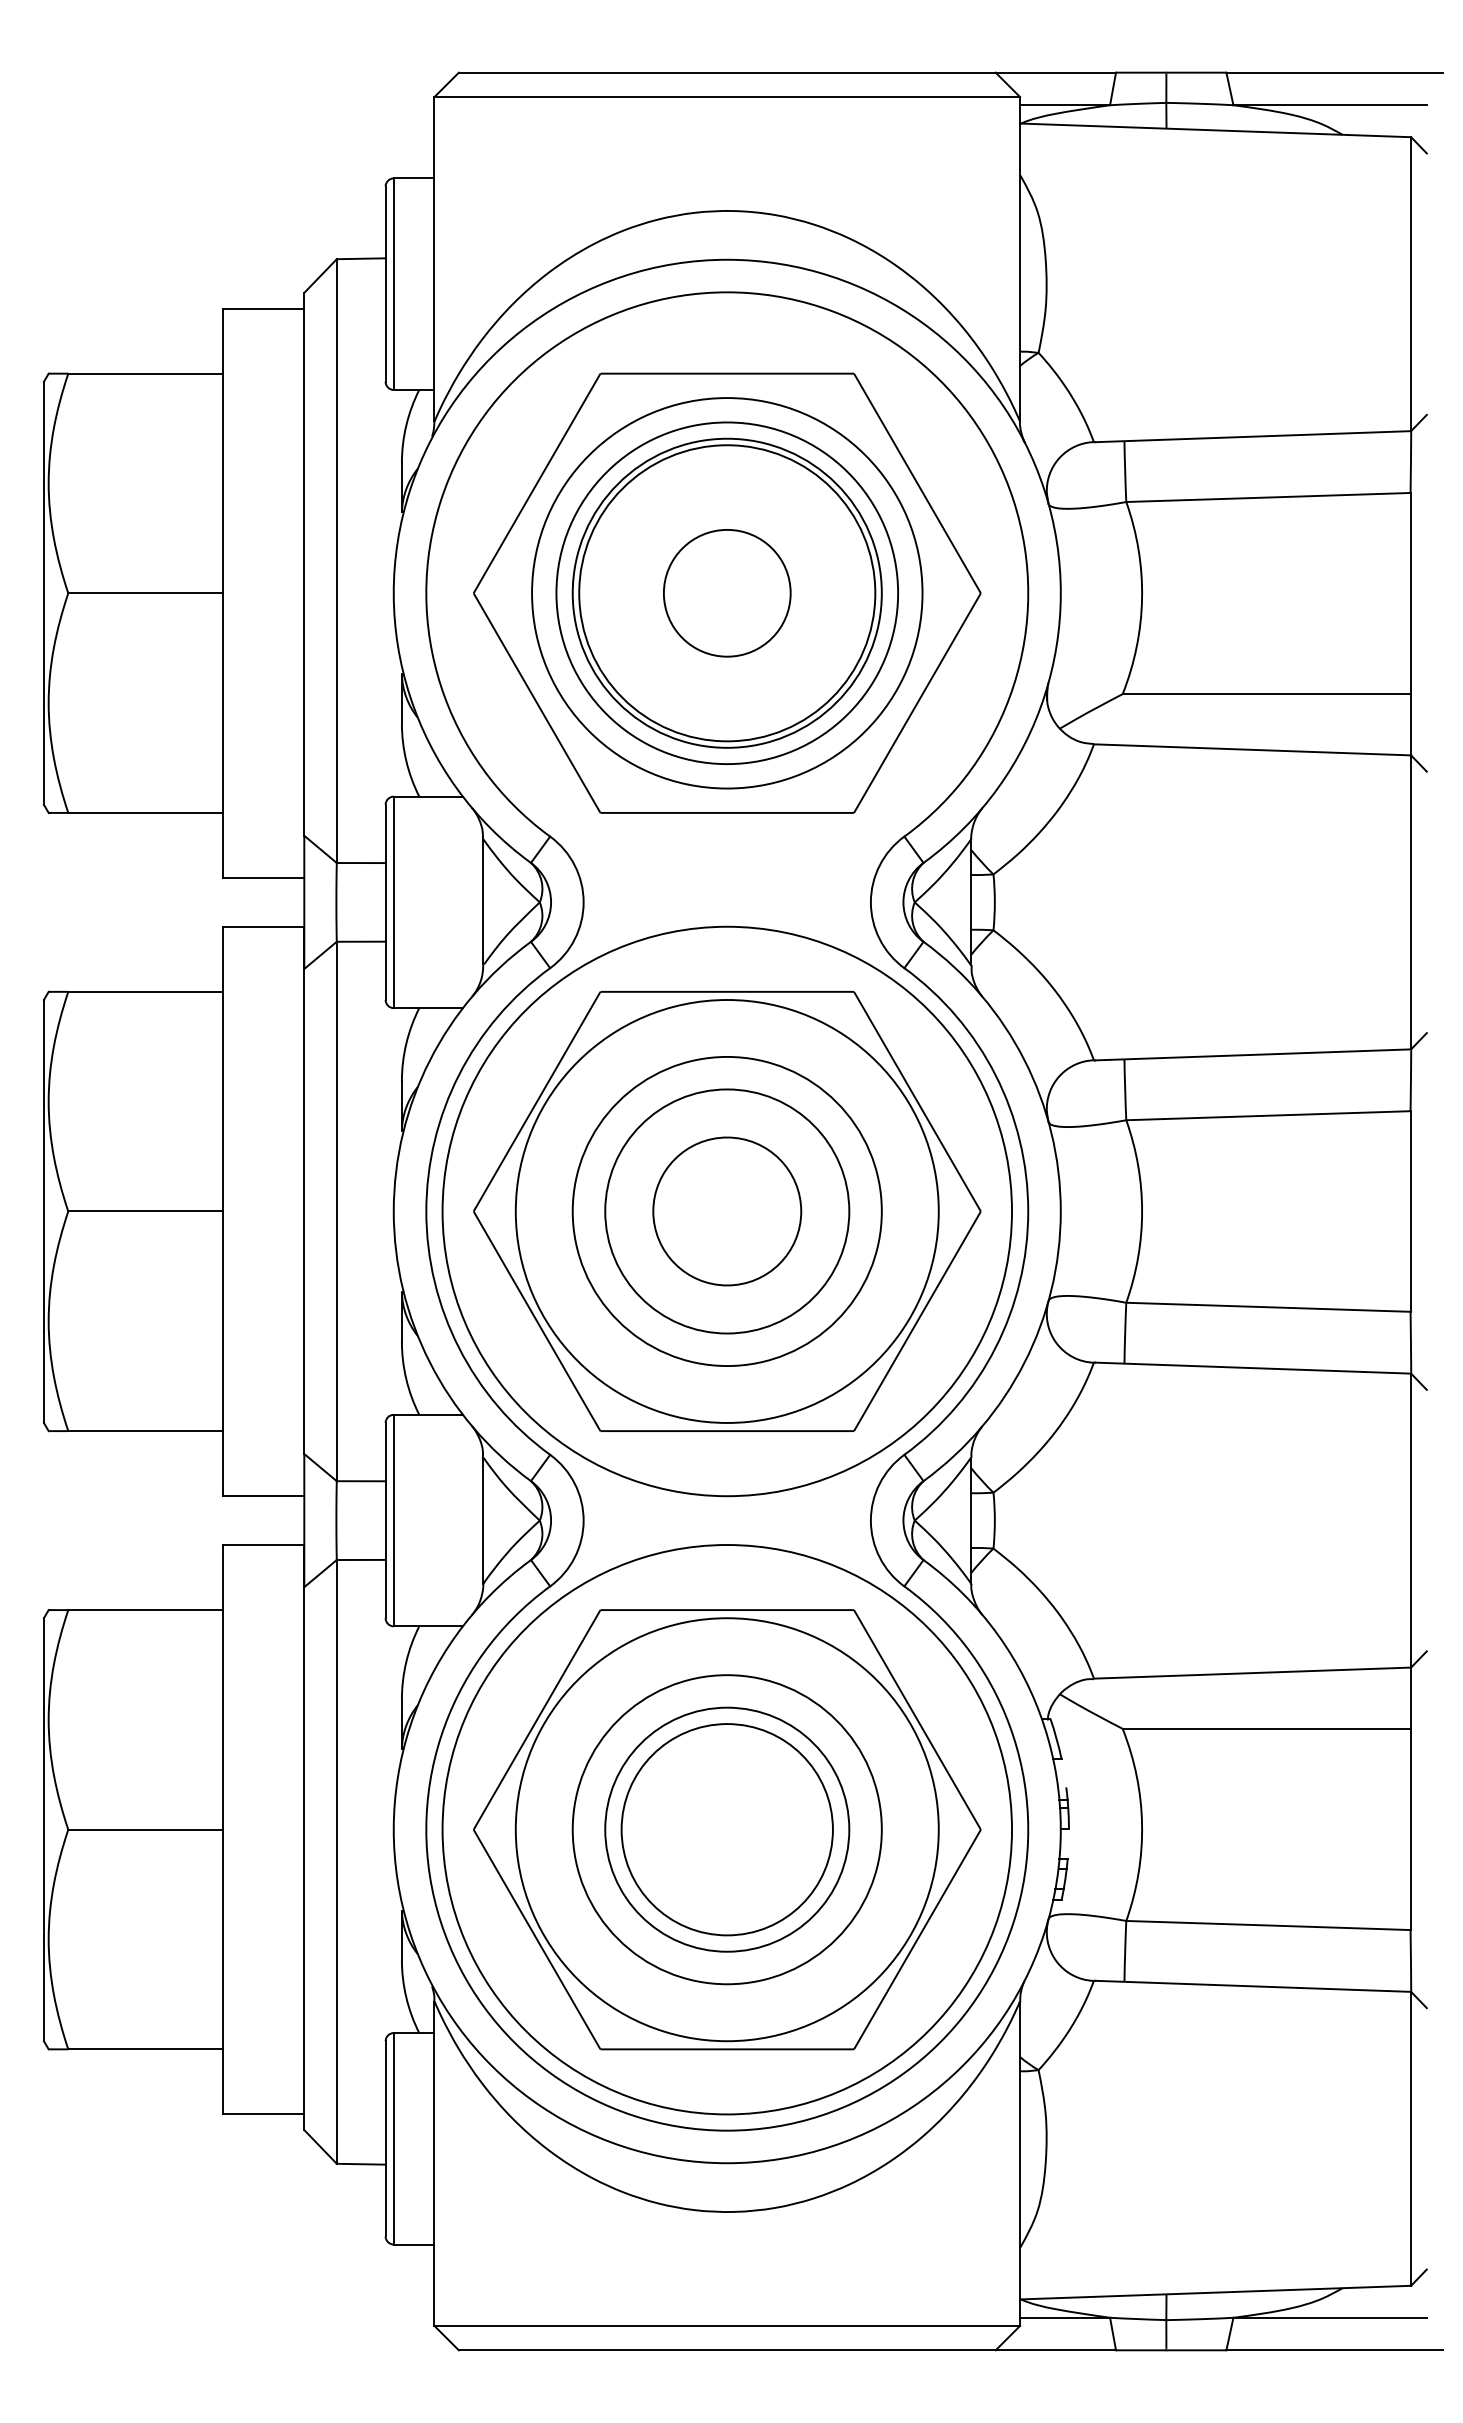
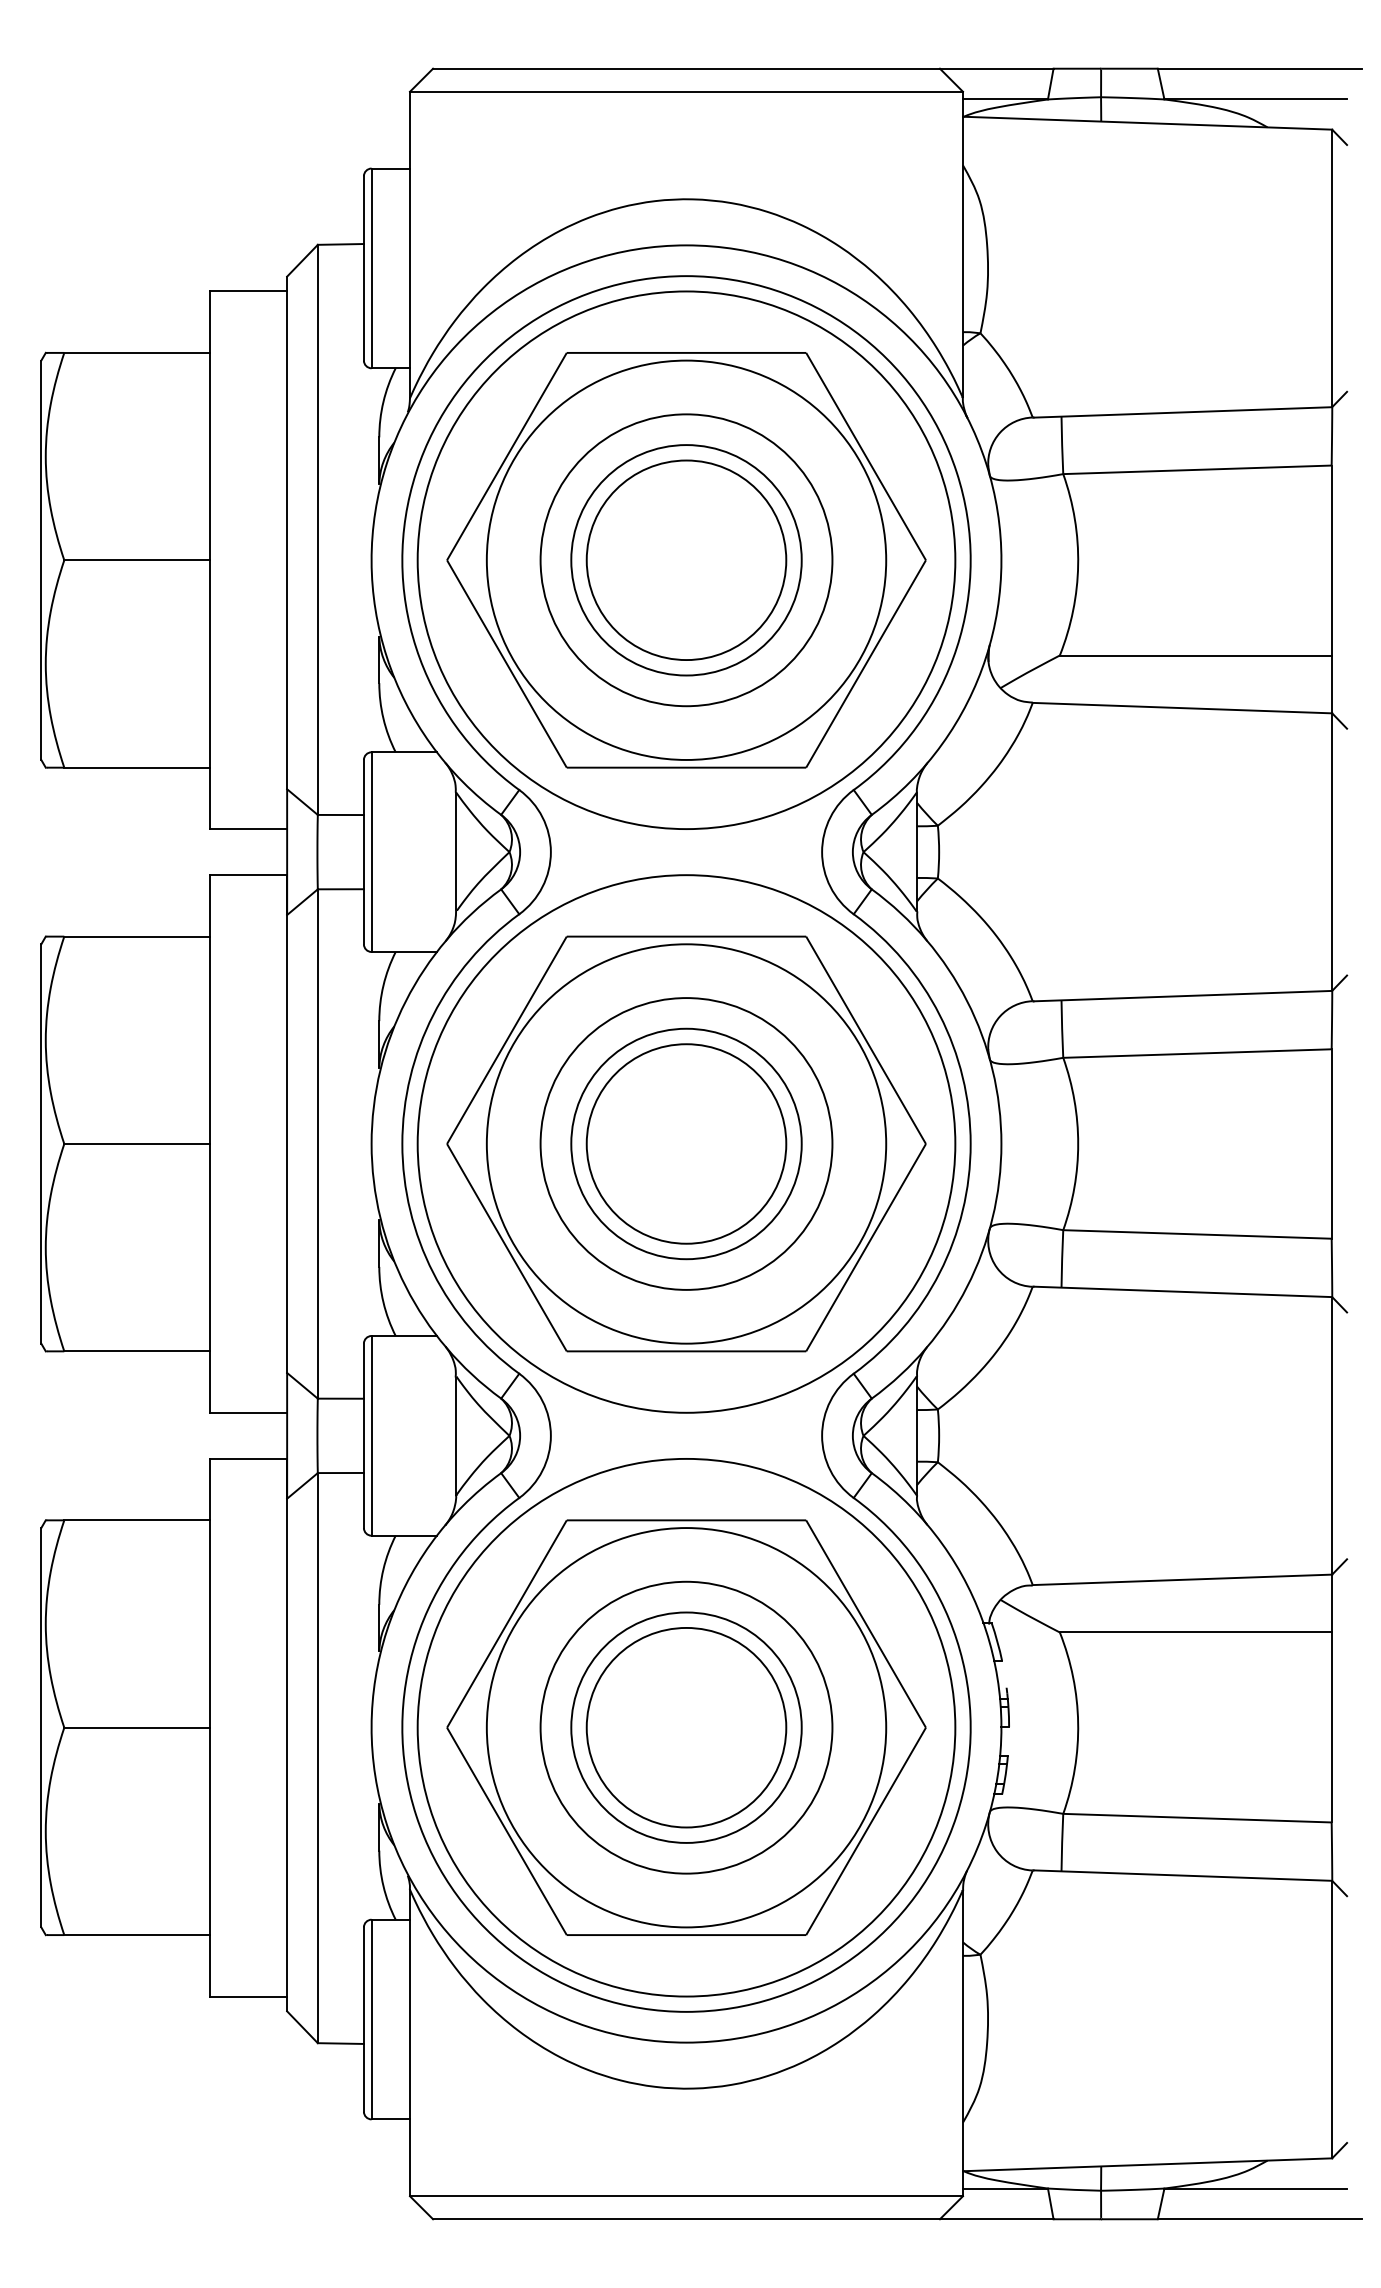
circle: (726, 592) -> (685, 559), size x1.43
circle: (726, 592) -> (685, 559), size x1.67
circle: (727, 593) -> (686, 560), size x0.62
circle: (727, 593) -> (686, 560), size x1.67
circle: (726, 1211) -> (685, 1144), size x1.43

